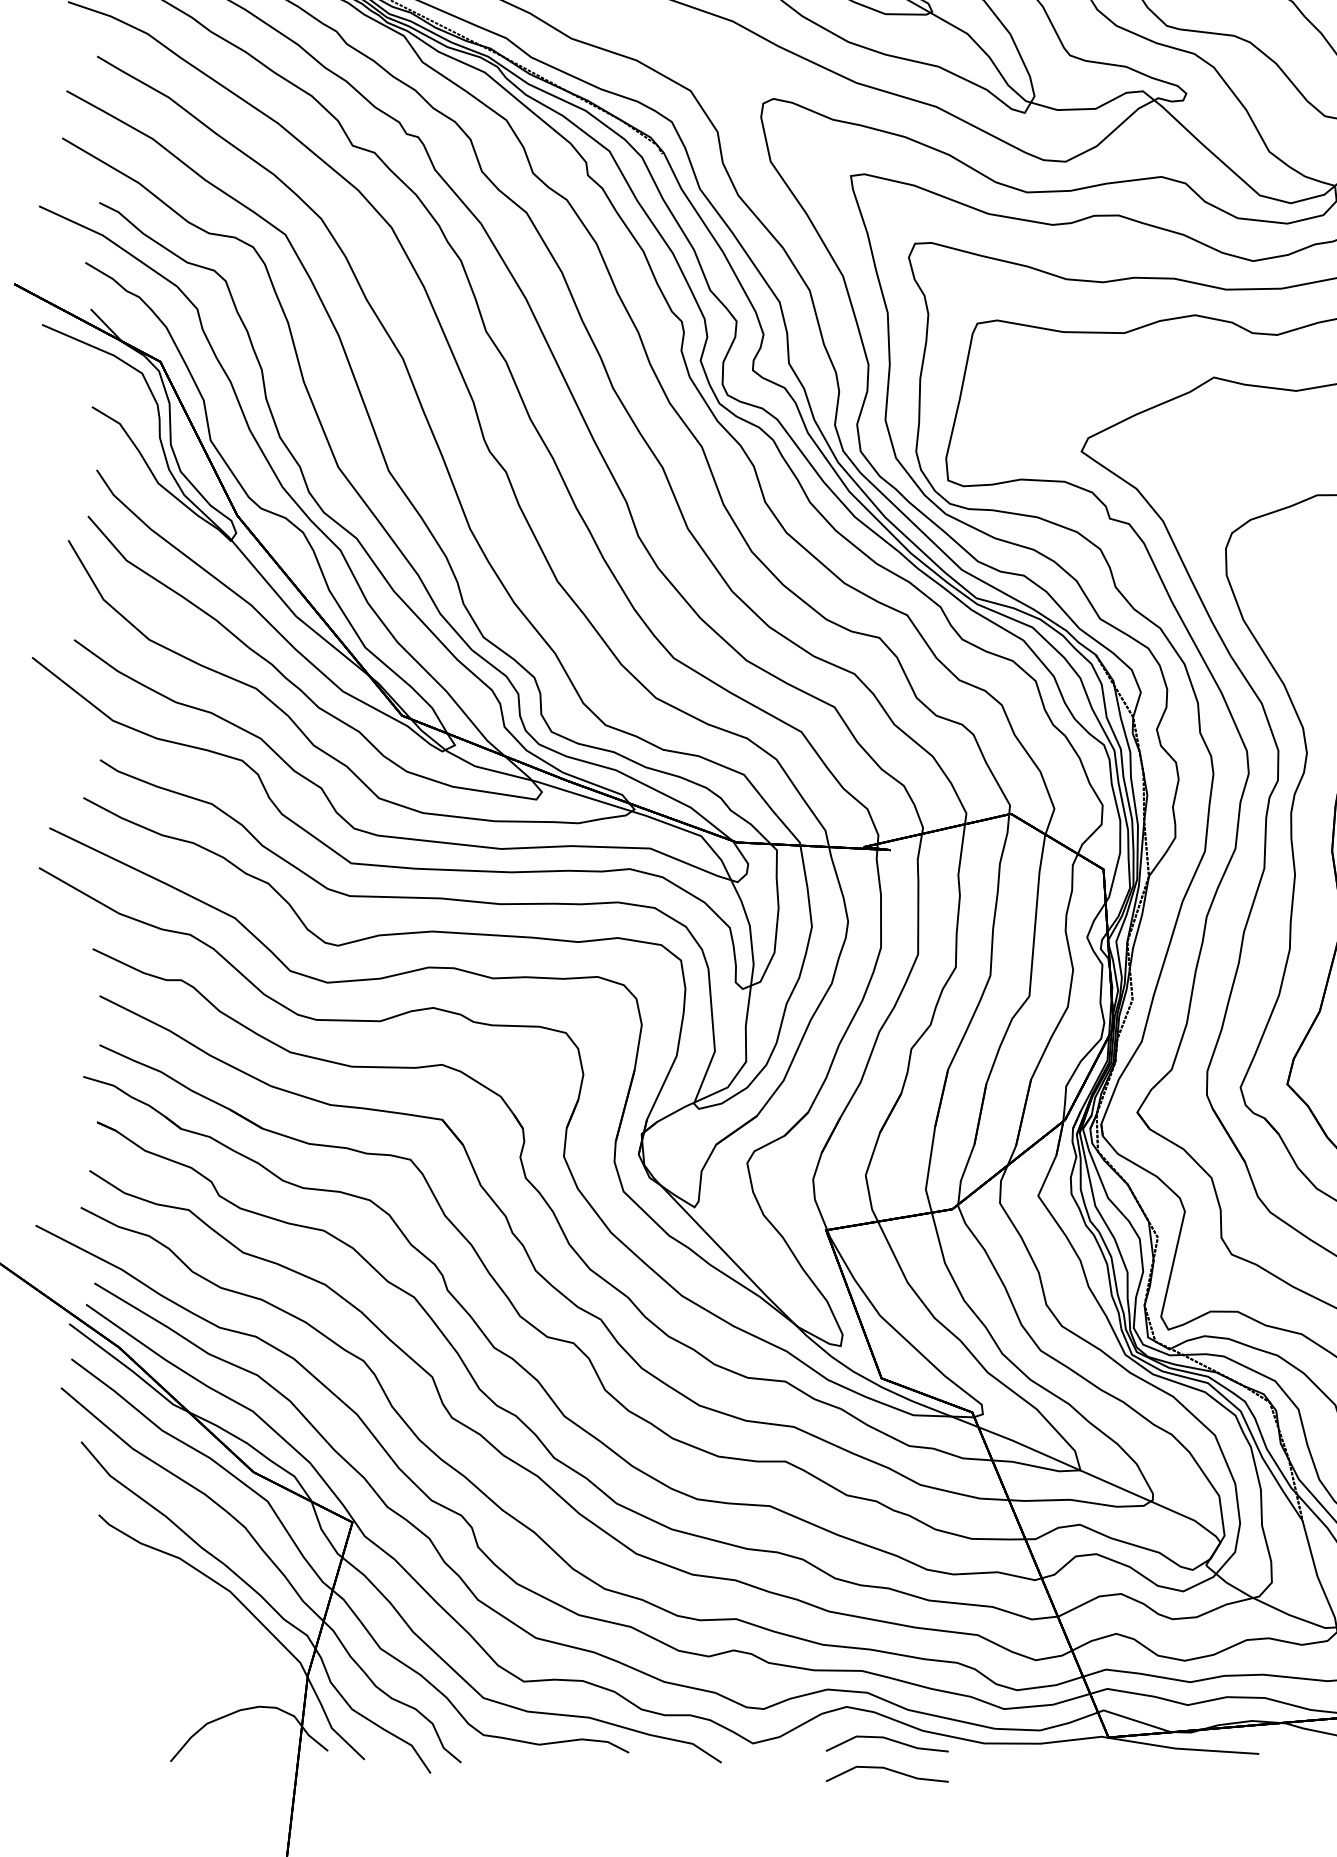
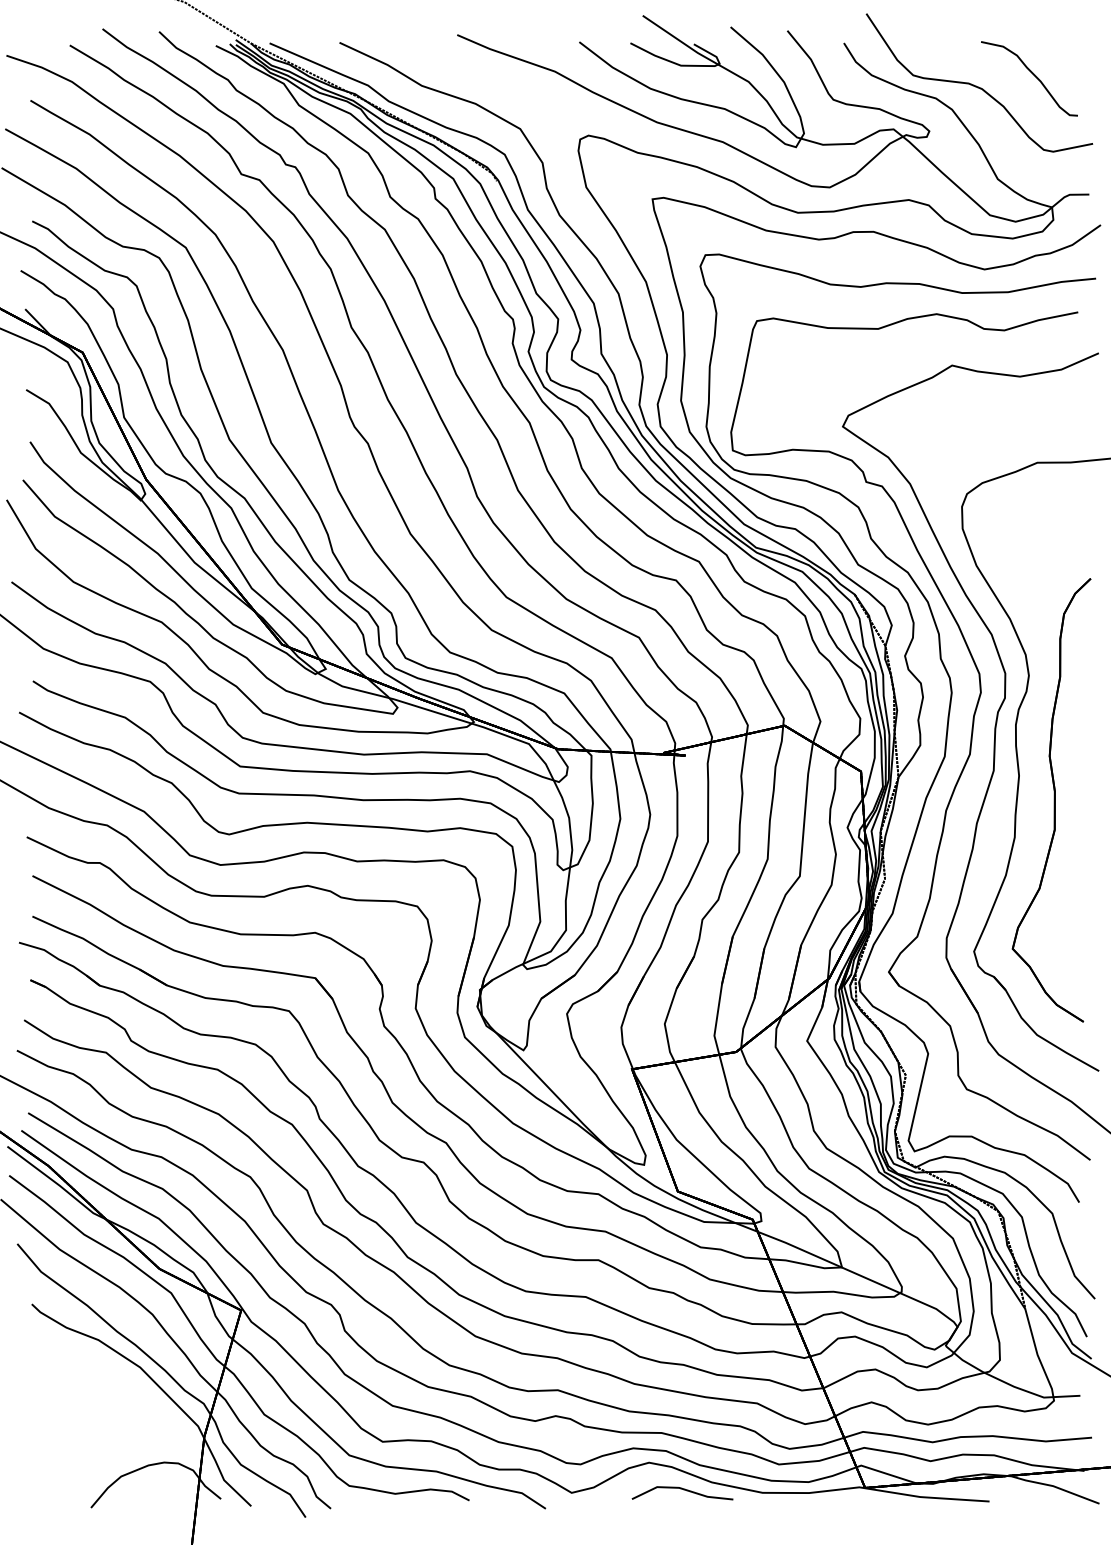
line: (888, 1770) -> (683, 1515), removed

